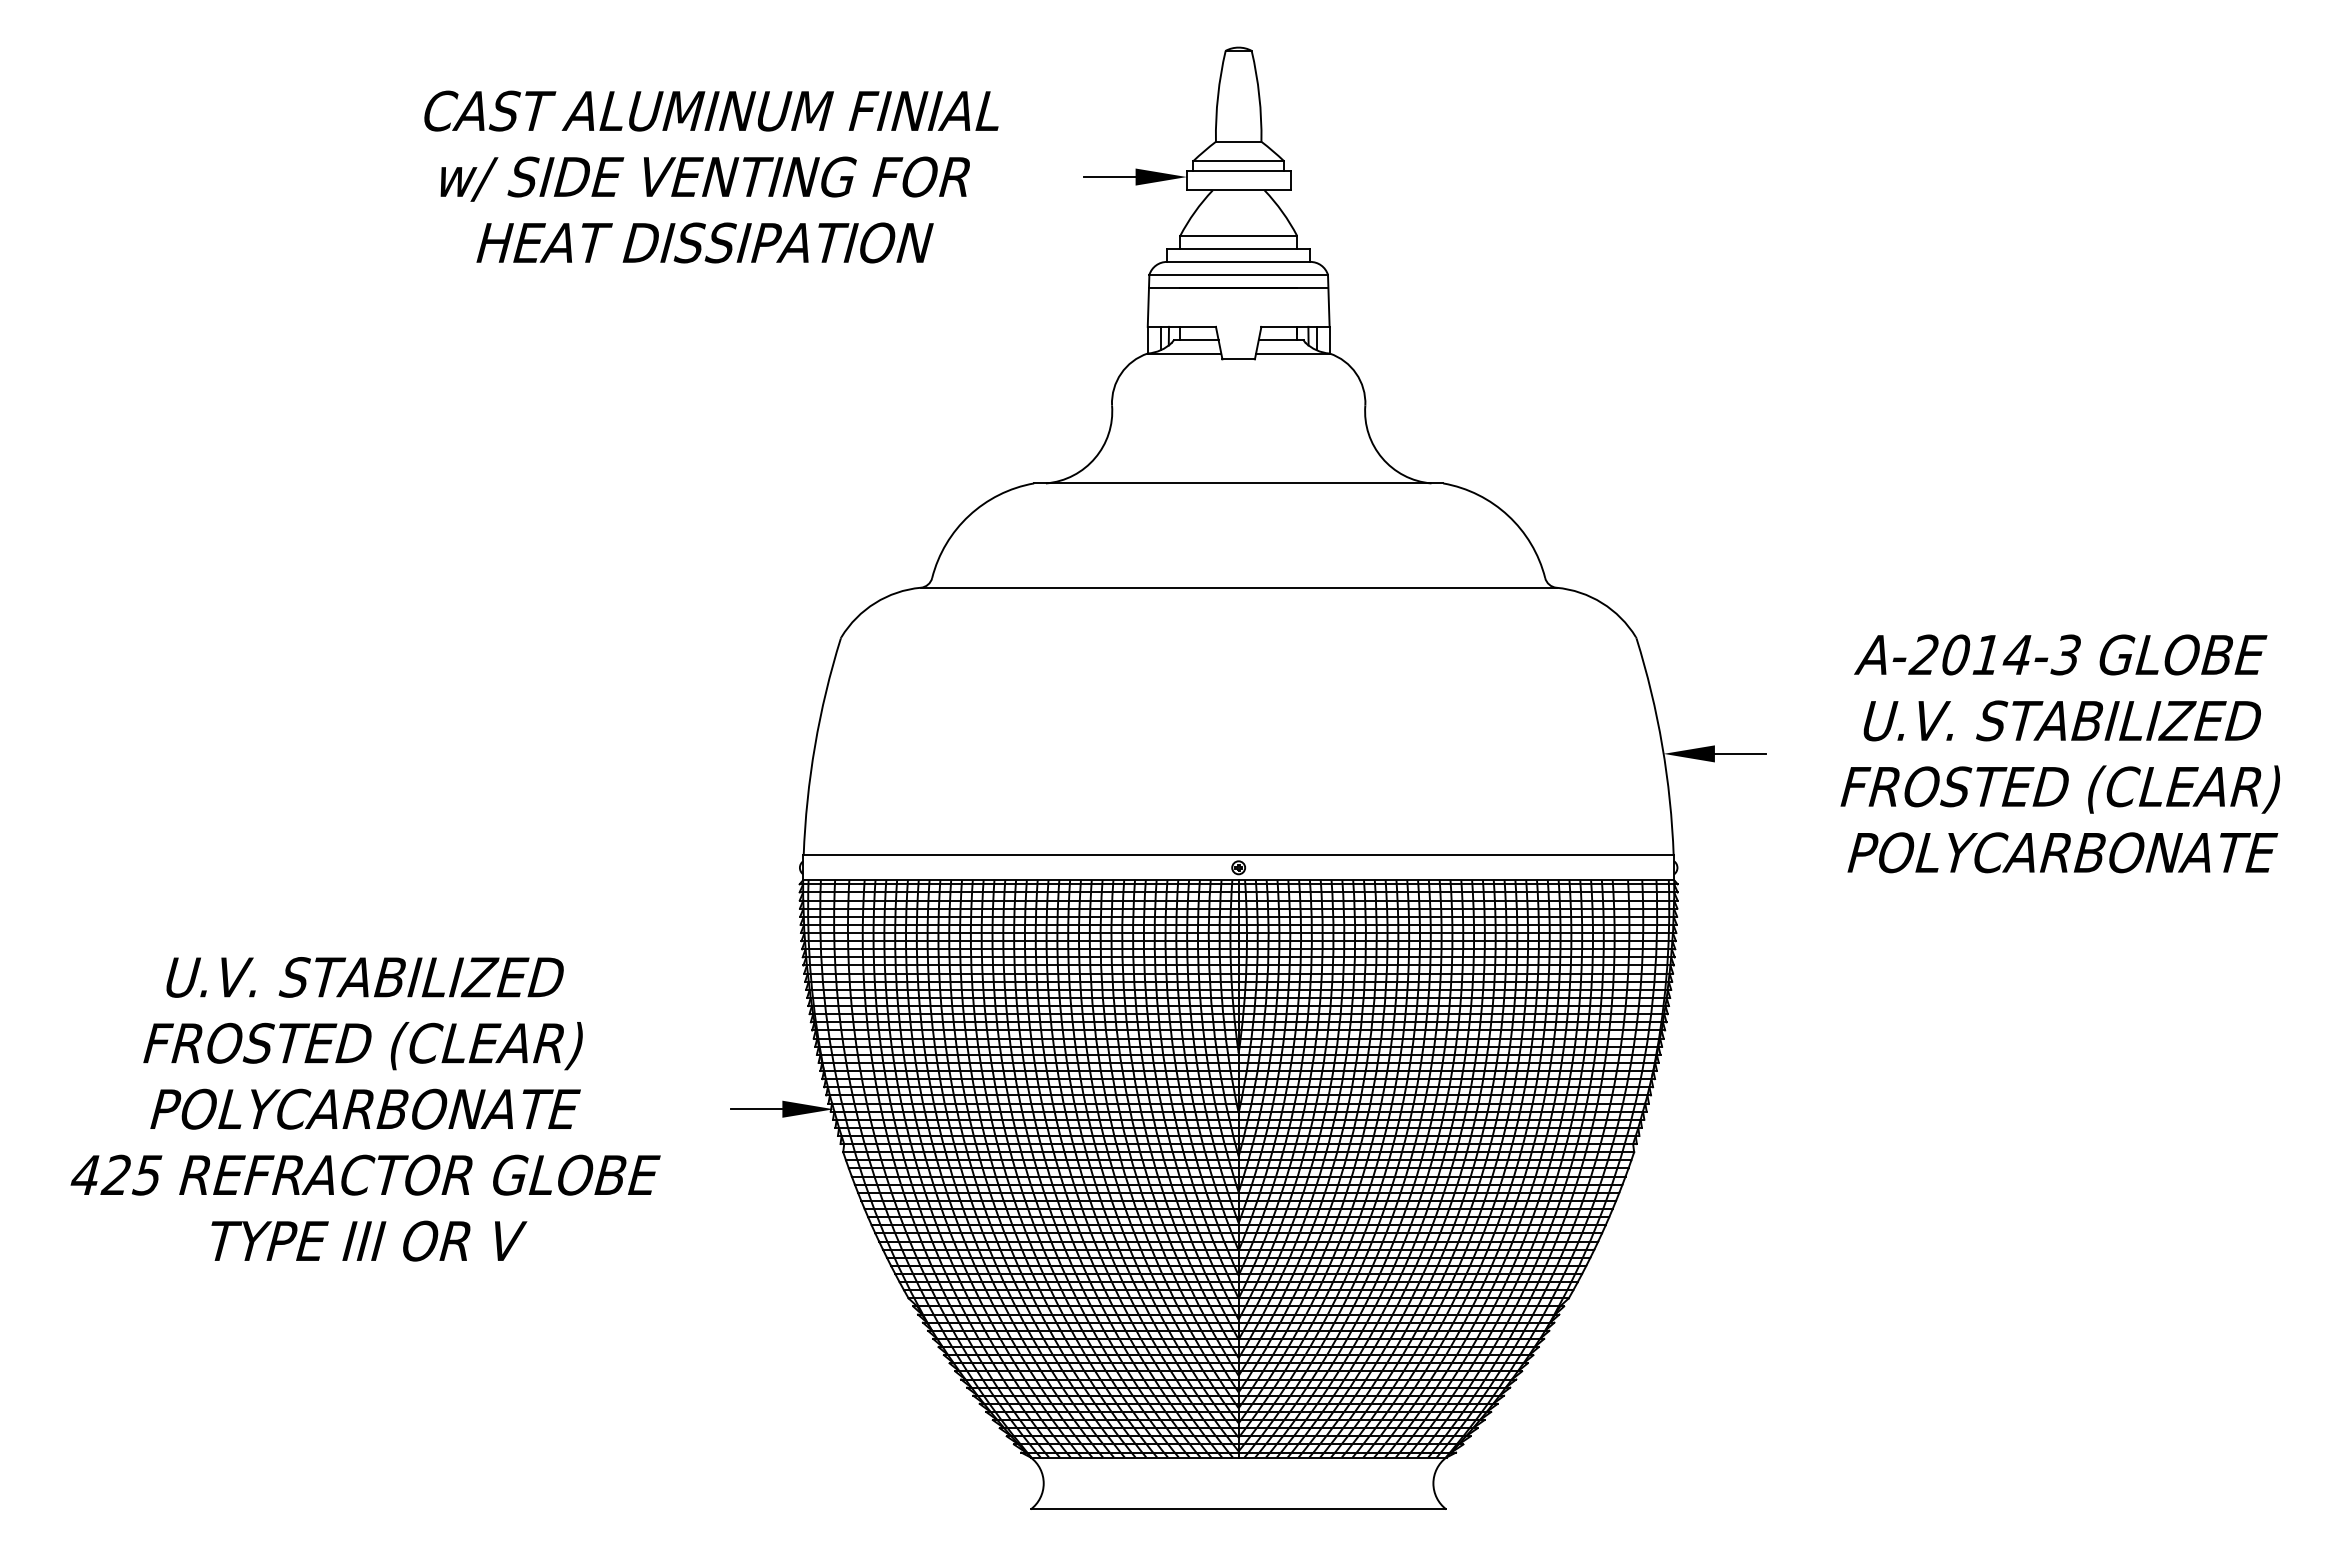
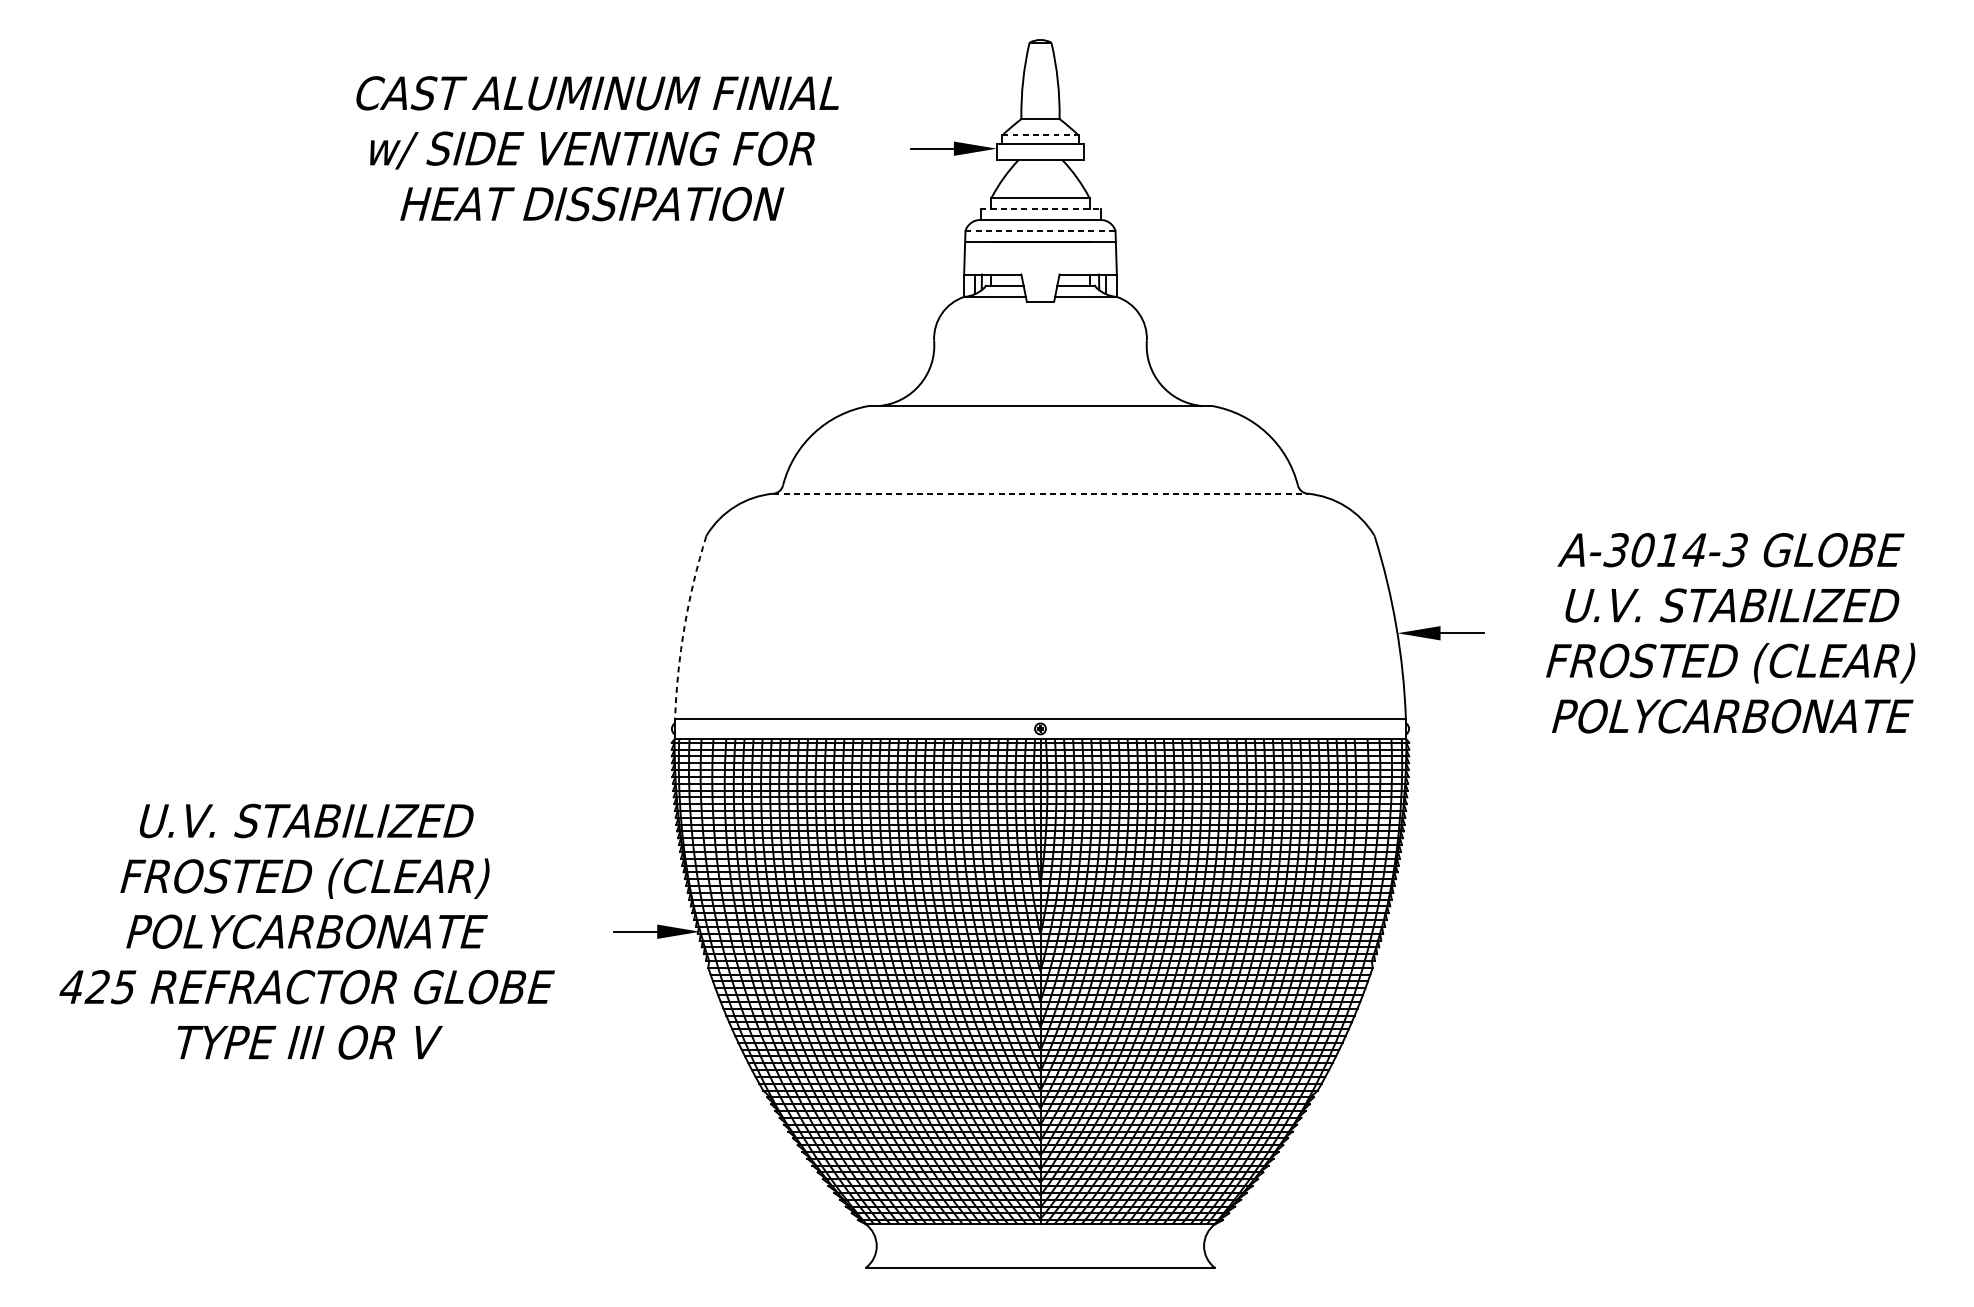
line: (1239, 161) -> (1041, 135), solid -> dashed
line: (1239, 248) -> (1041, 208), solid -> dashed
line: (1239, 274) -> (1041, 230), solid -> dashed
line: (1238, 587) -> (1040, 493), solid -> dashed
text: (1923, 654) -> (1615, 549), A-2014-3 -> A-3014-3
arc: (815, 745) -> (685, 626), solid -> dashed

